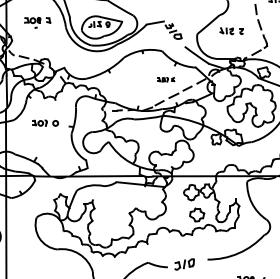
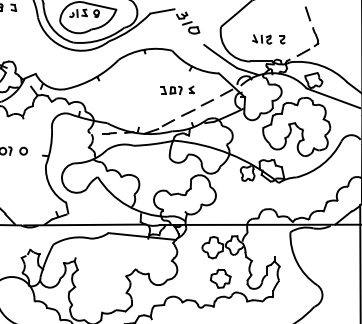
part: (231, 31) -> (268, 39), moved
part: (165, 79) -> (176, 90), size x1.43

